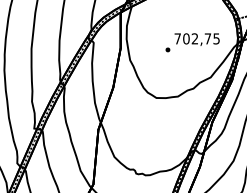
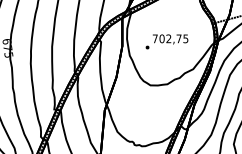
text: (192, 42) -> (166, 41), moved

